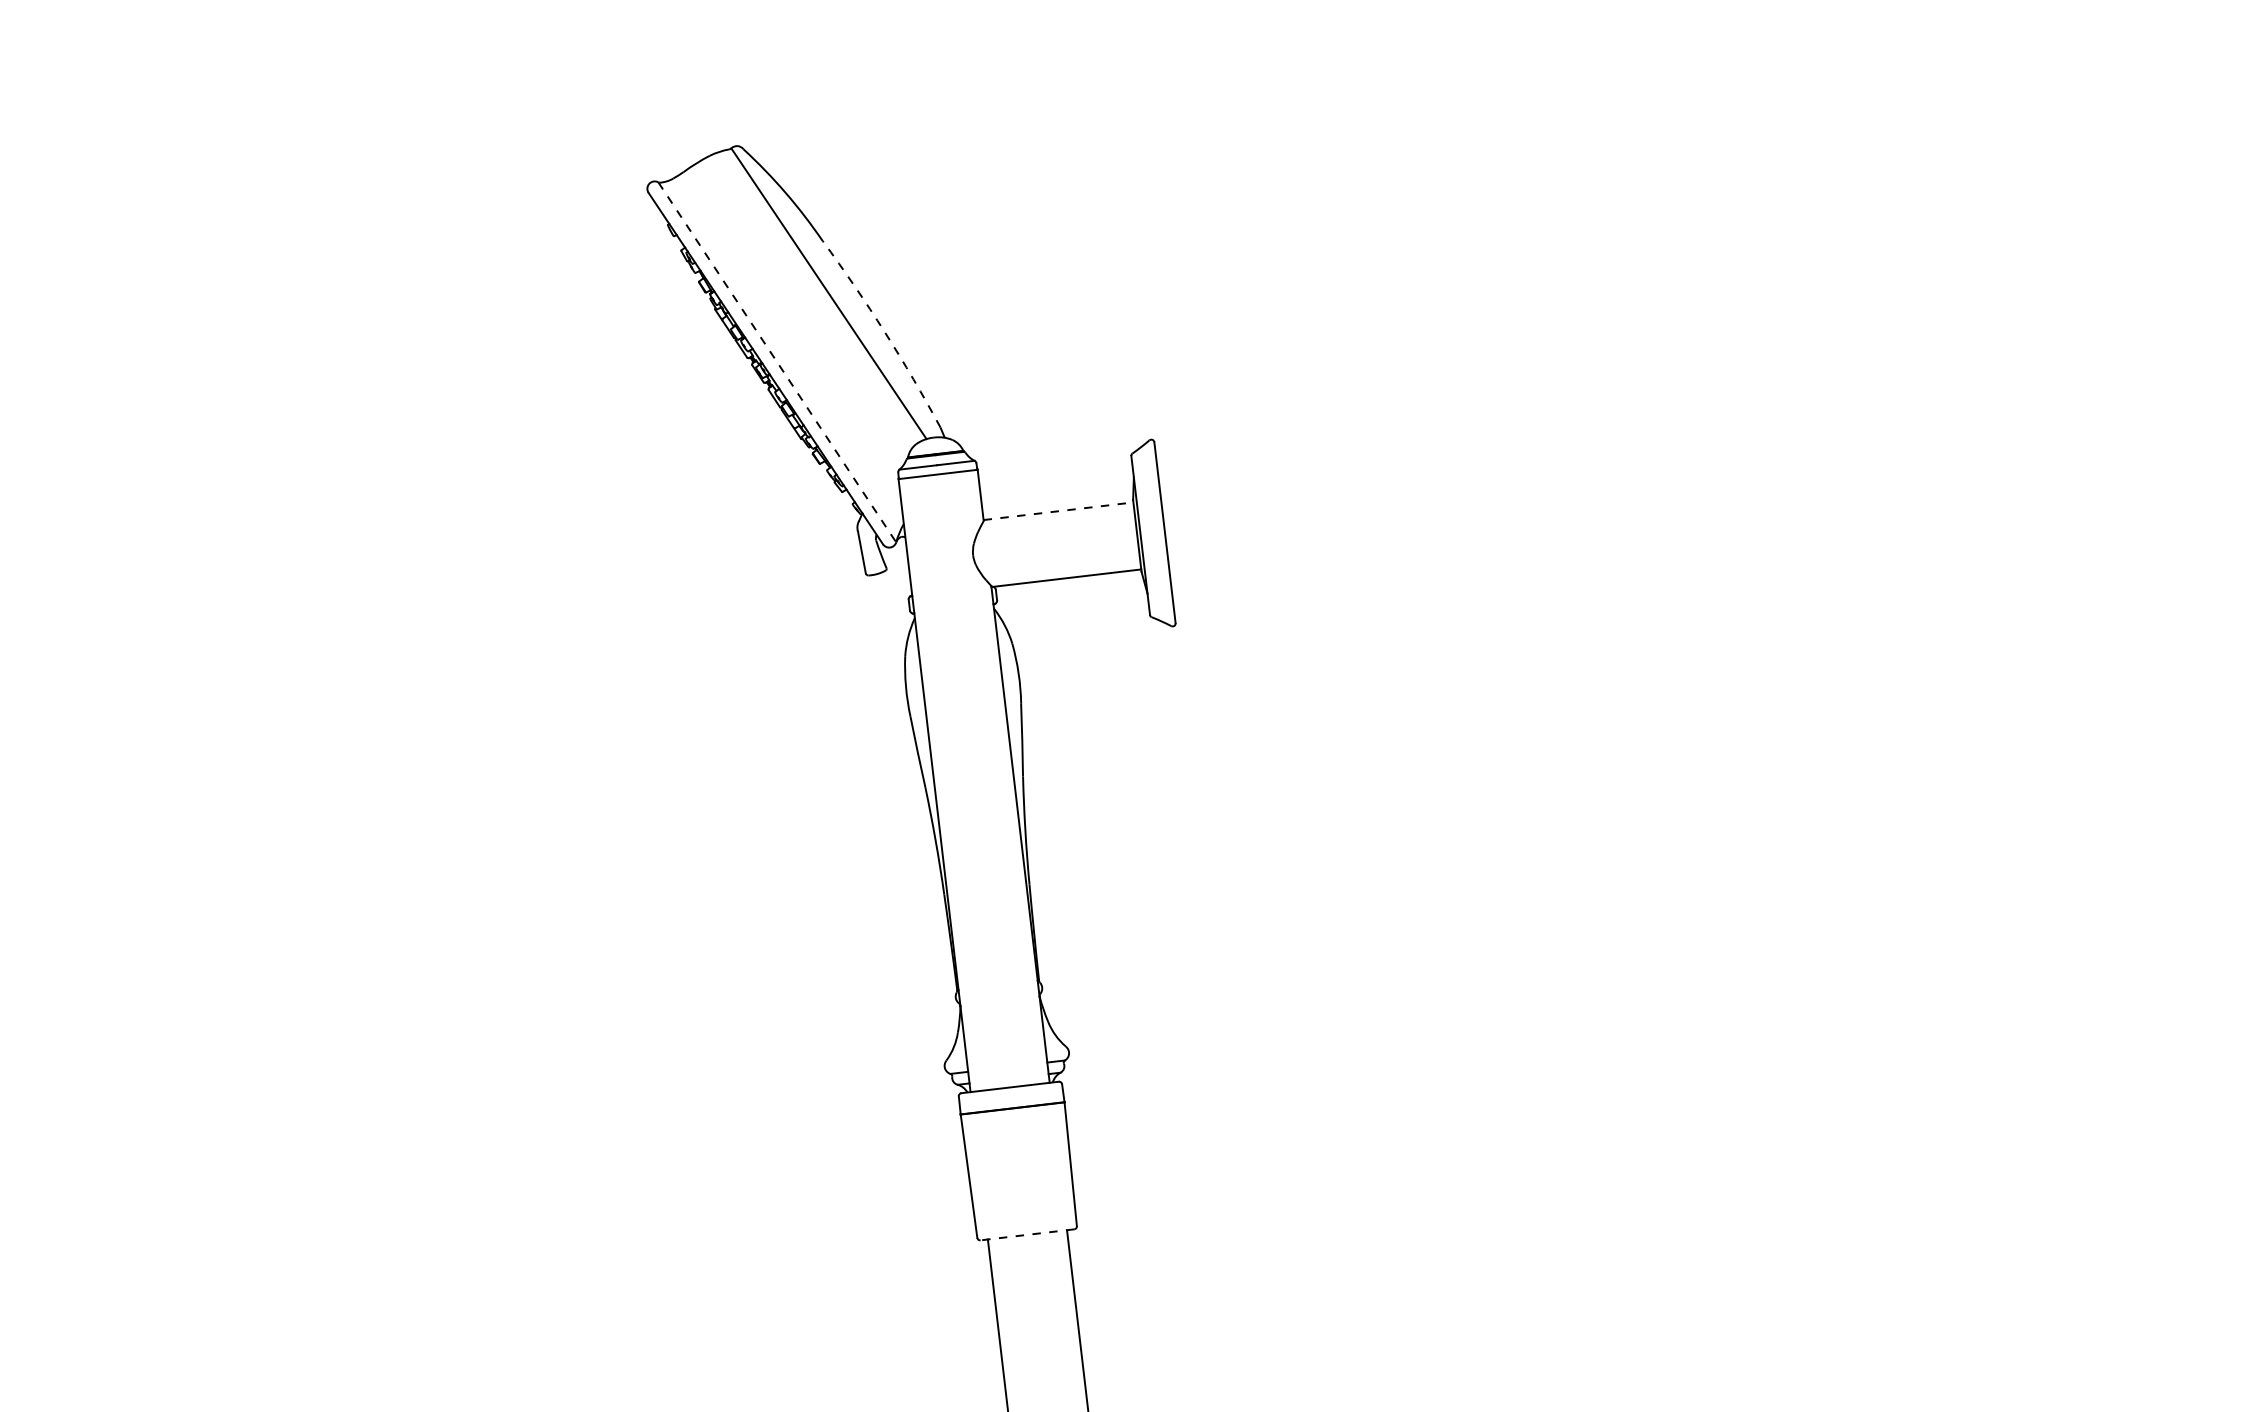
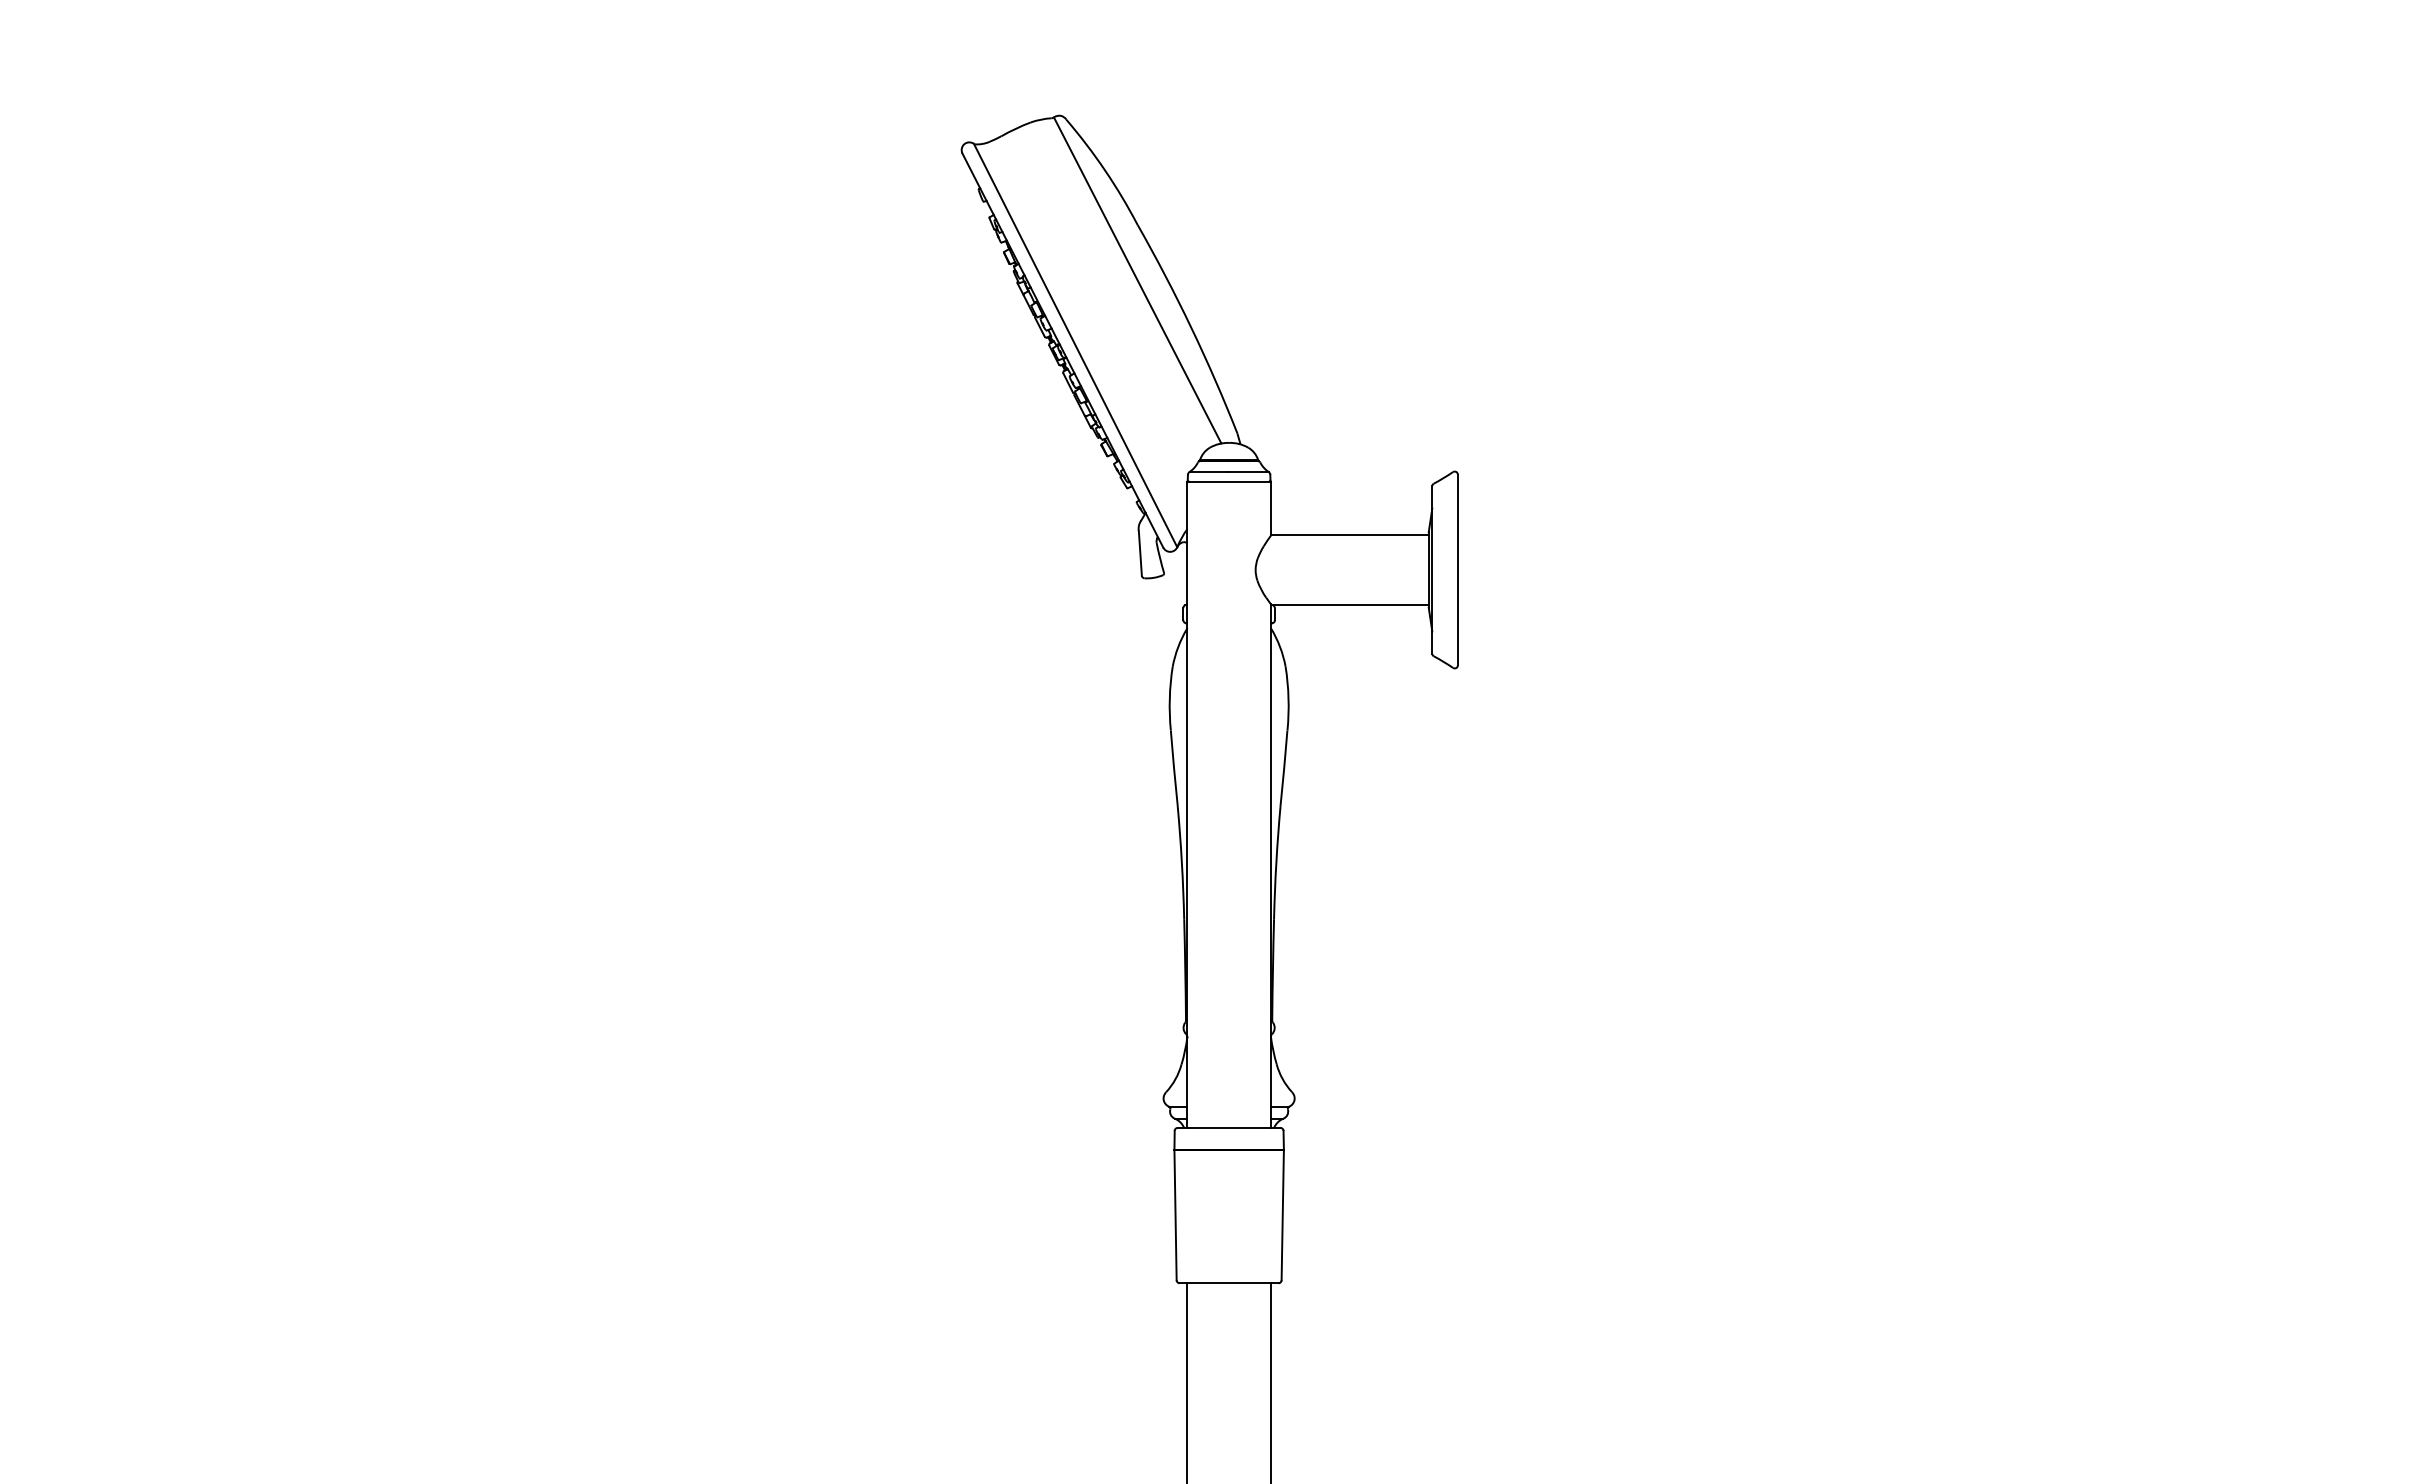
arc: (885, 332) -> (1191, 327), dashed -> solid
line: (777, 362) -> (1075, 345), dashed -> solid
line: (1058, 511) -> (1349, 534), dashed -> solid
line: (1026, 1235) -> (1228, 1283), dashed -> solid

